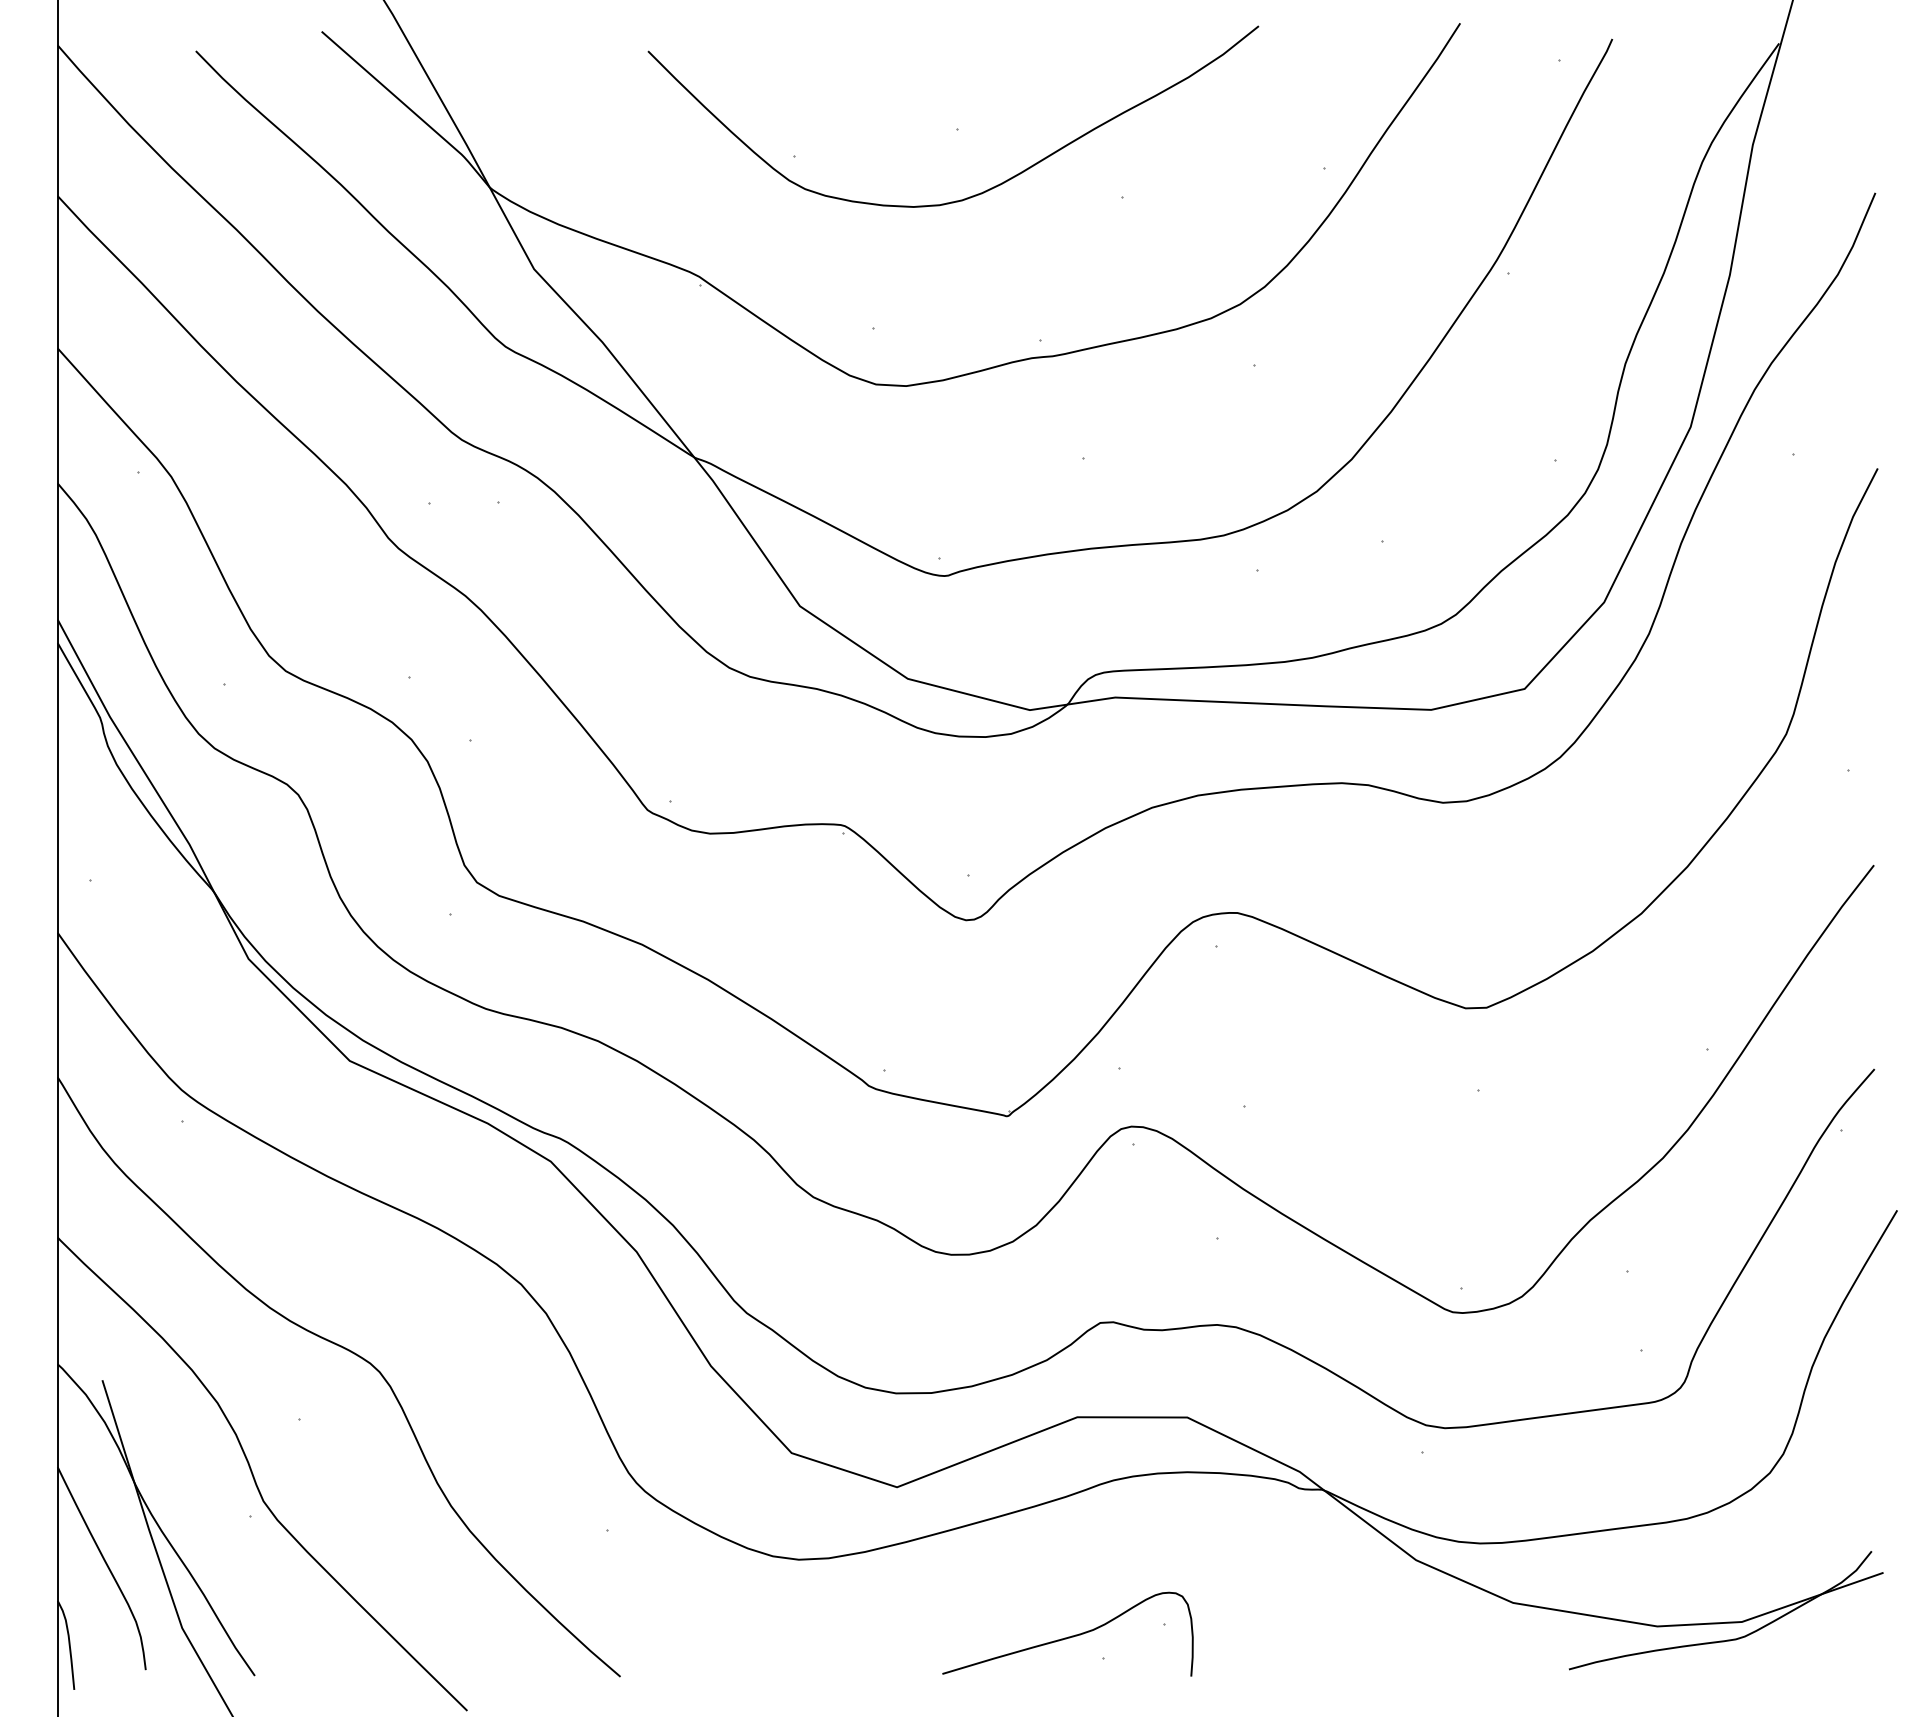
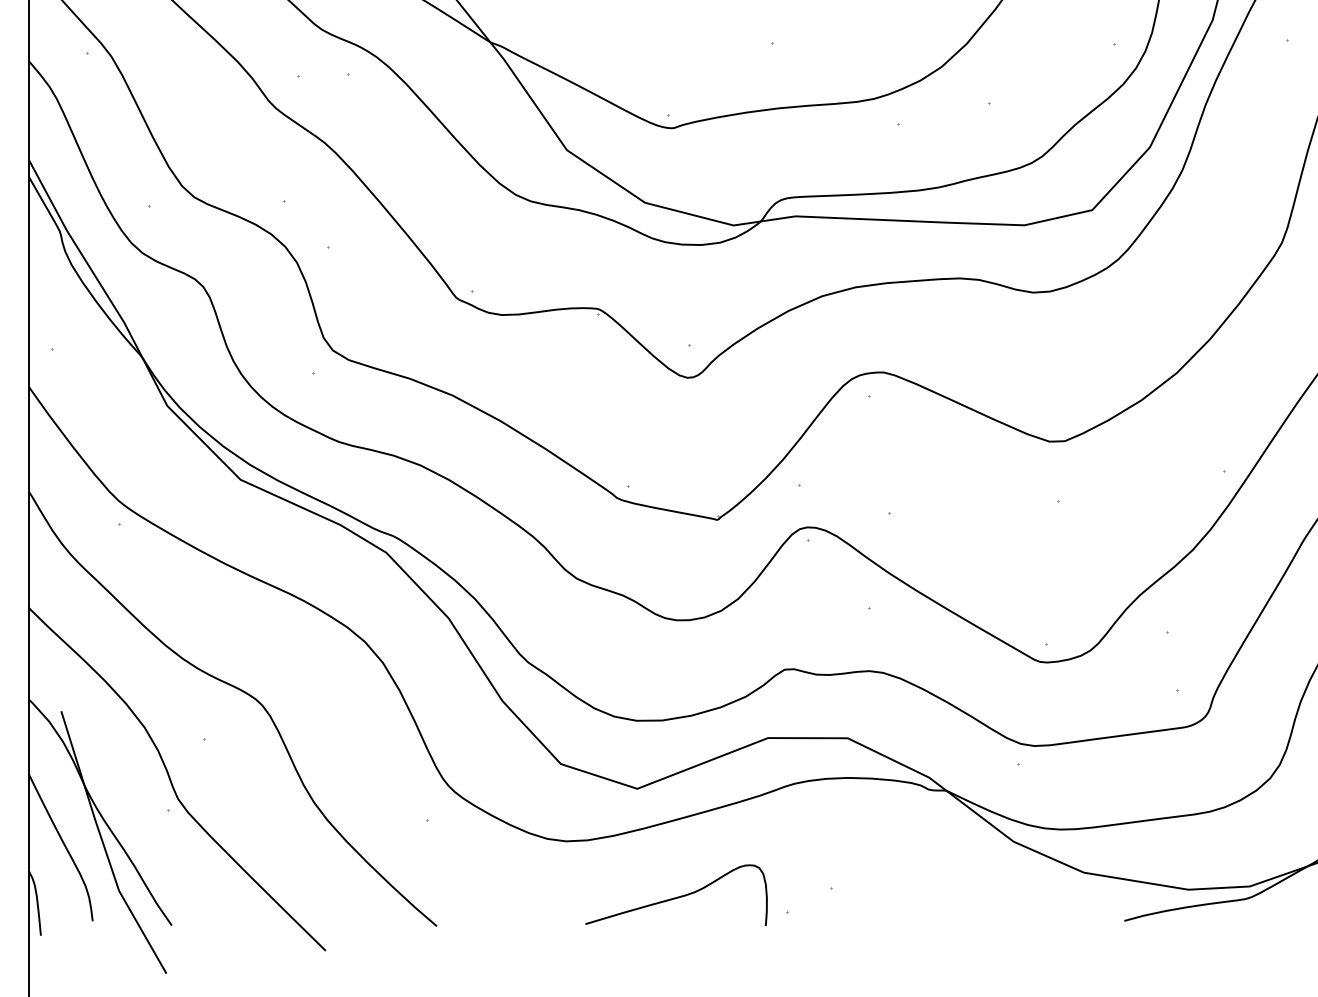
curve: (1068, 1636) -> (676, 897), moved

